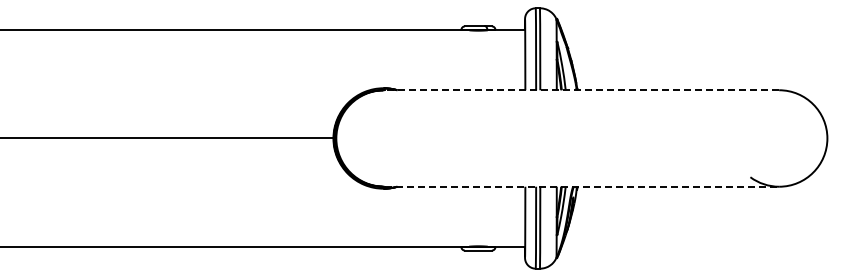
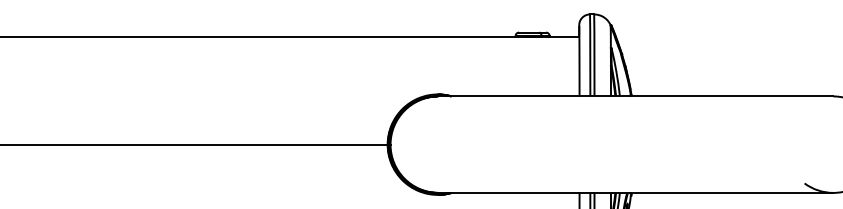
line: (581, 90) -> (635, 96), dashed -> solid
line: (582, 186) -> (636, 192), dashed -> solid

